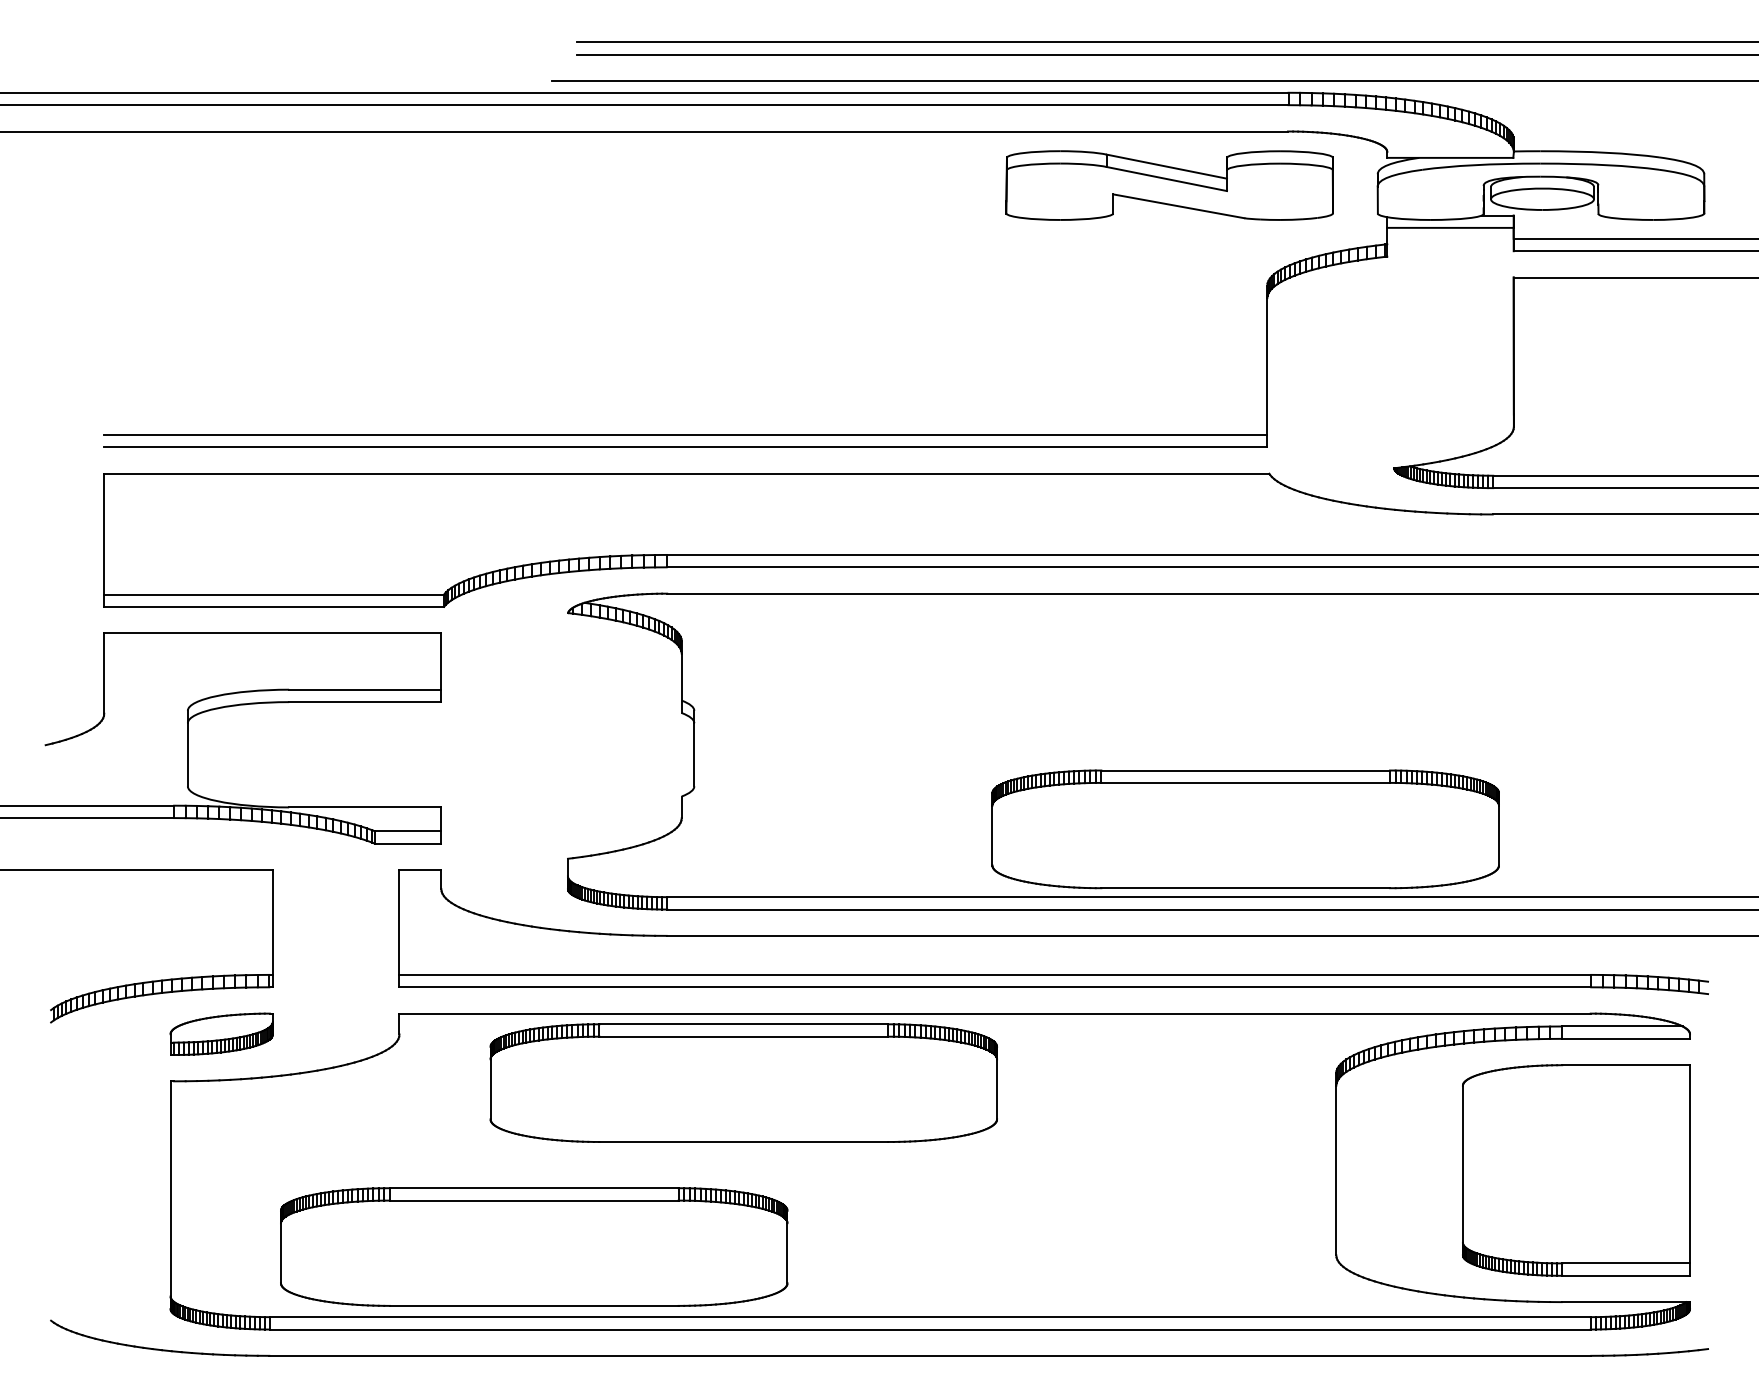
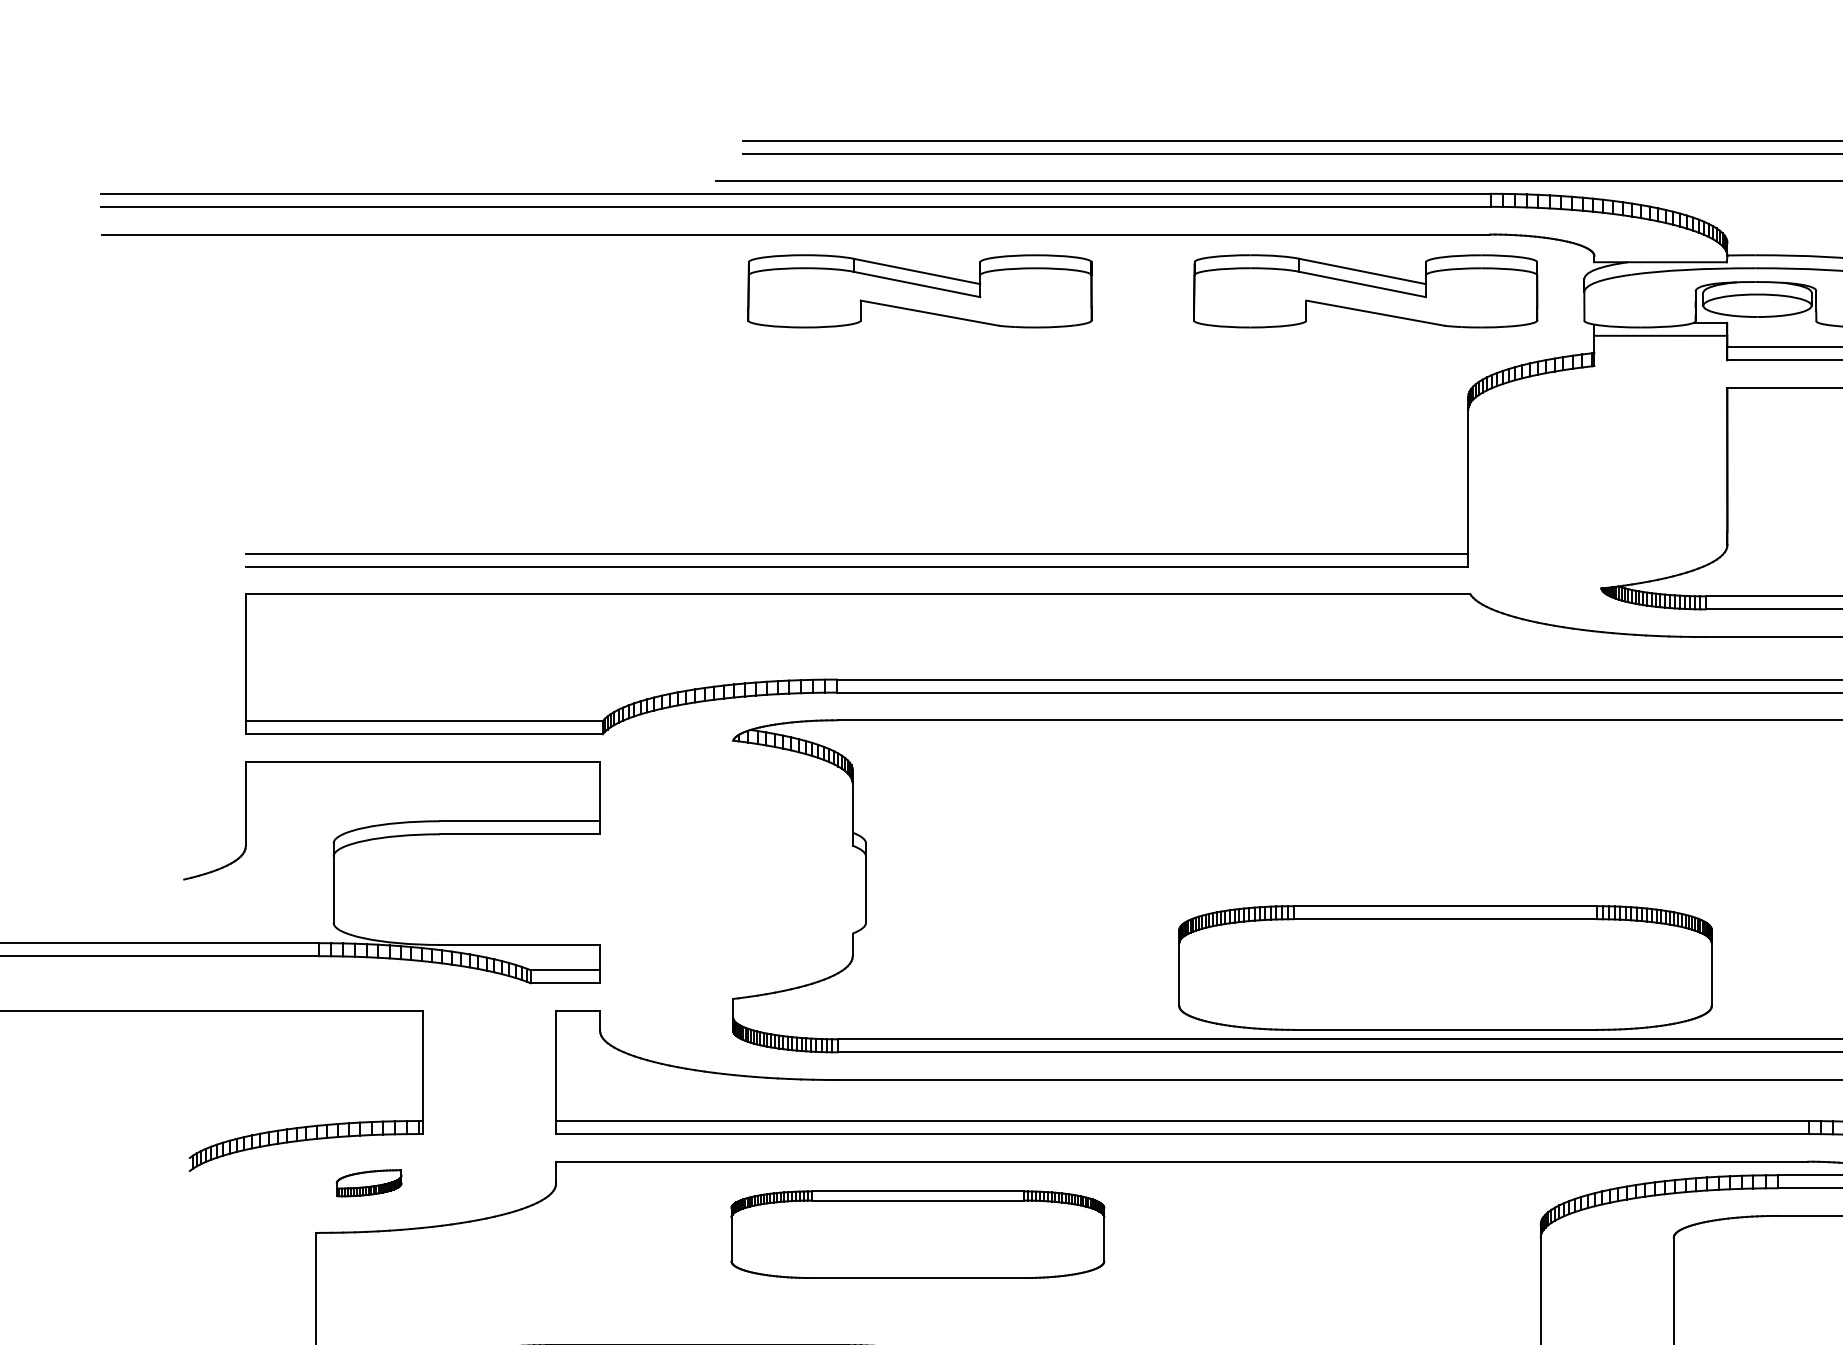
part: (745, 185) -> (919, 291), added
part: (221, 1033) -> (368, 1182), size x0.6
part: (743, 1082) -> (917, 1234), size x0.7

